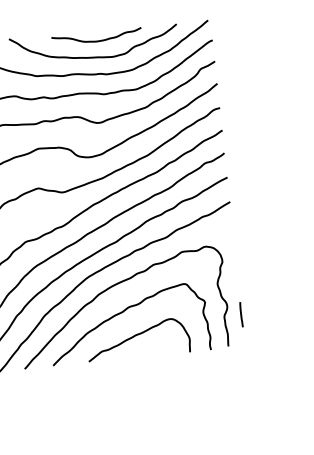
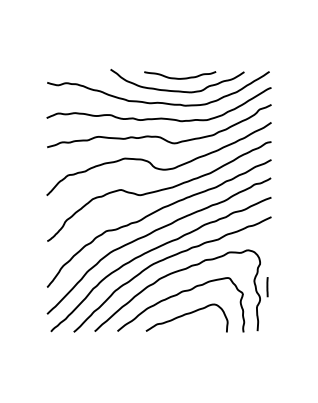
line: (241, 315) -> (267, 287), moved

